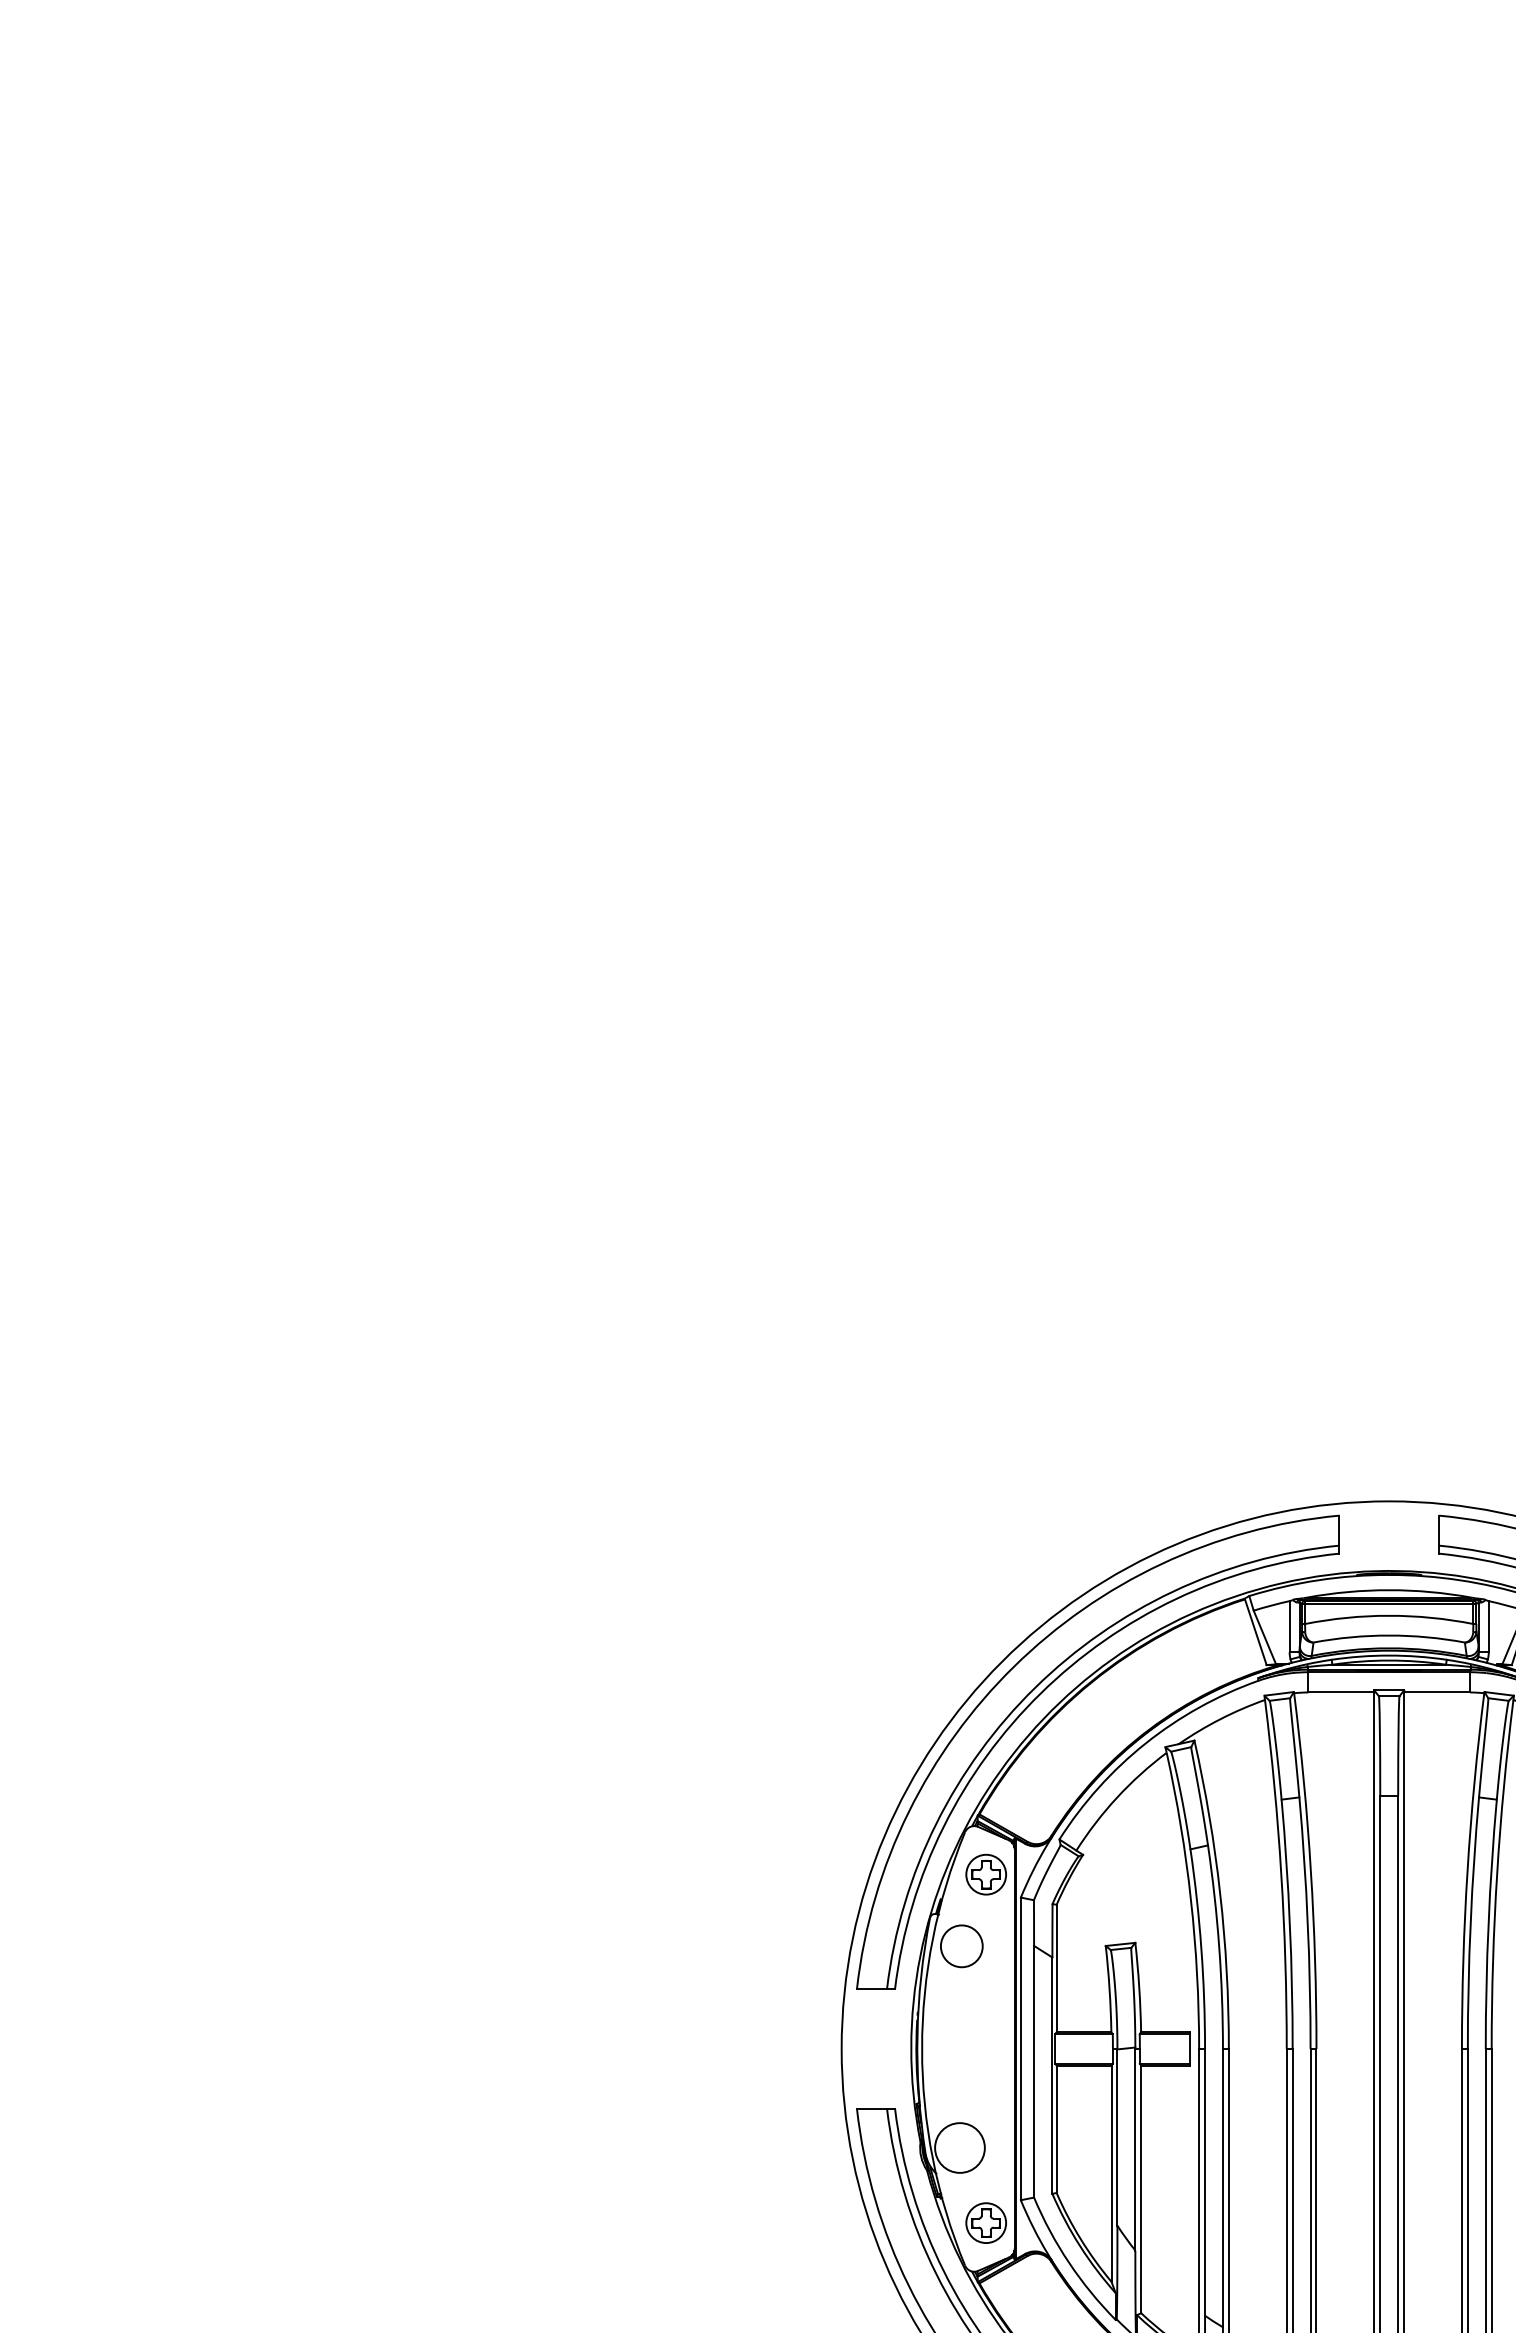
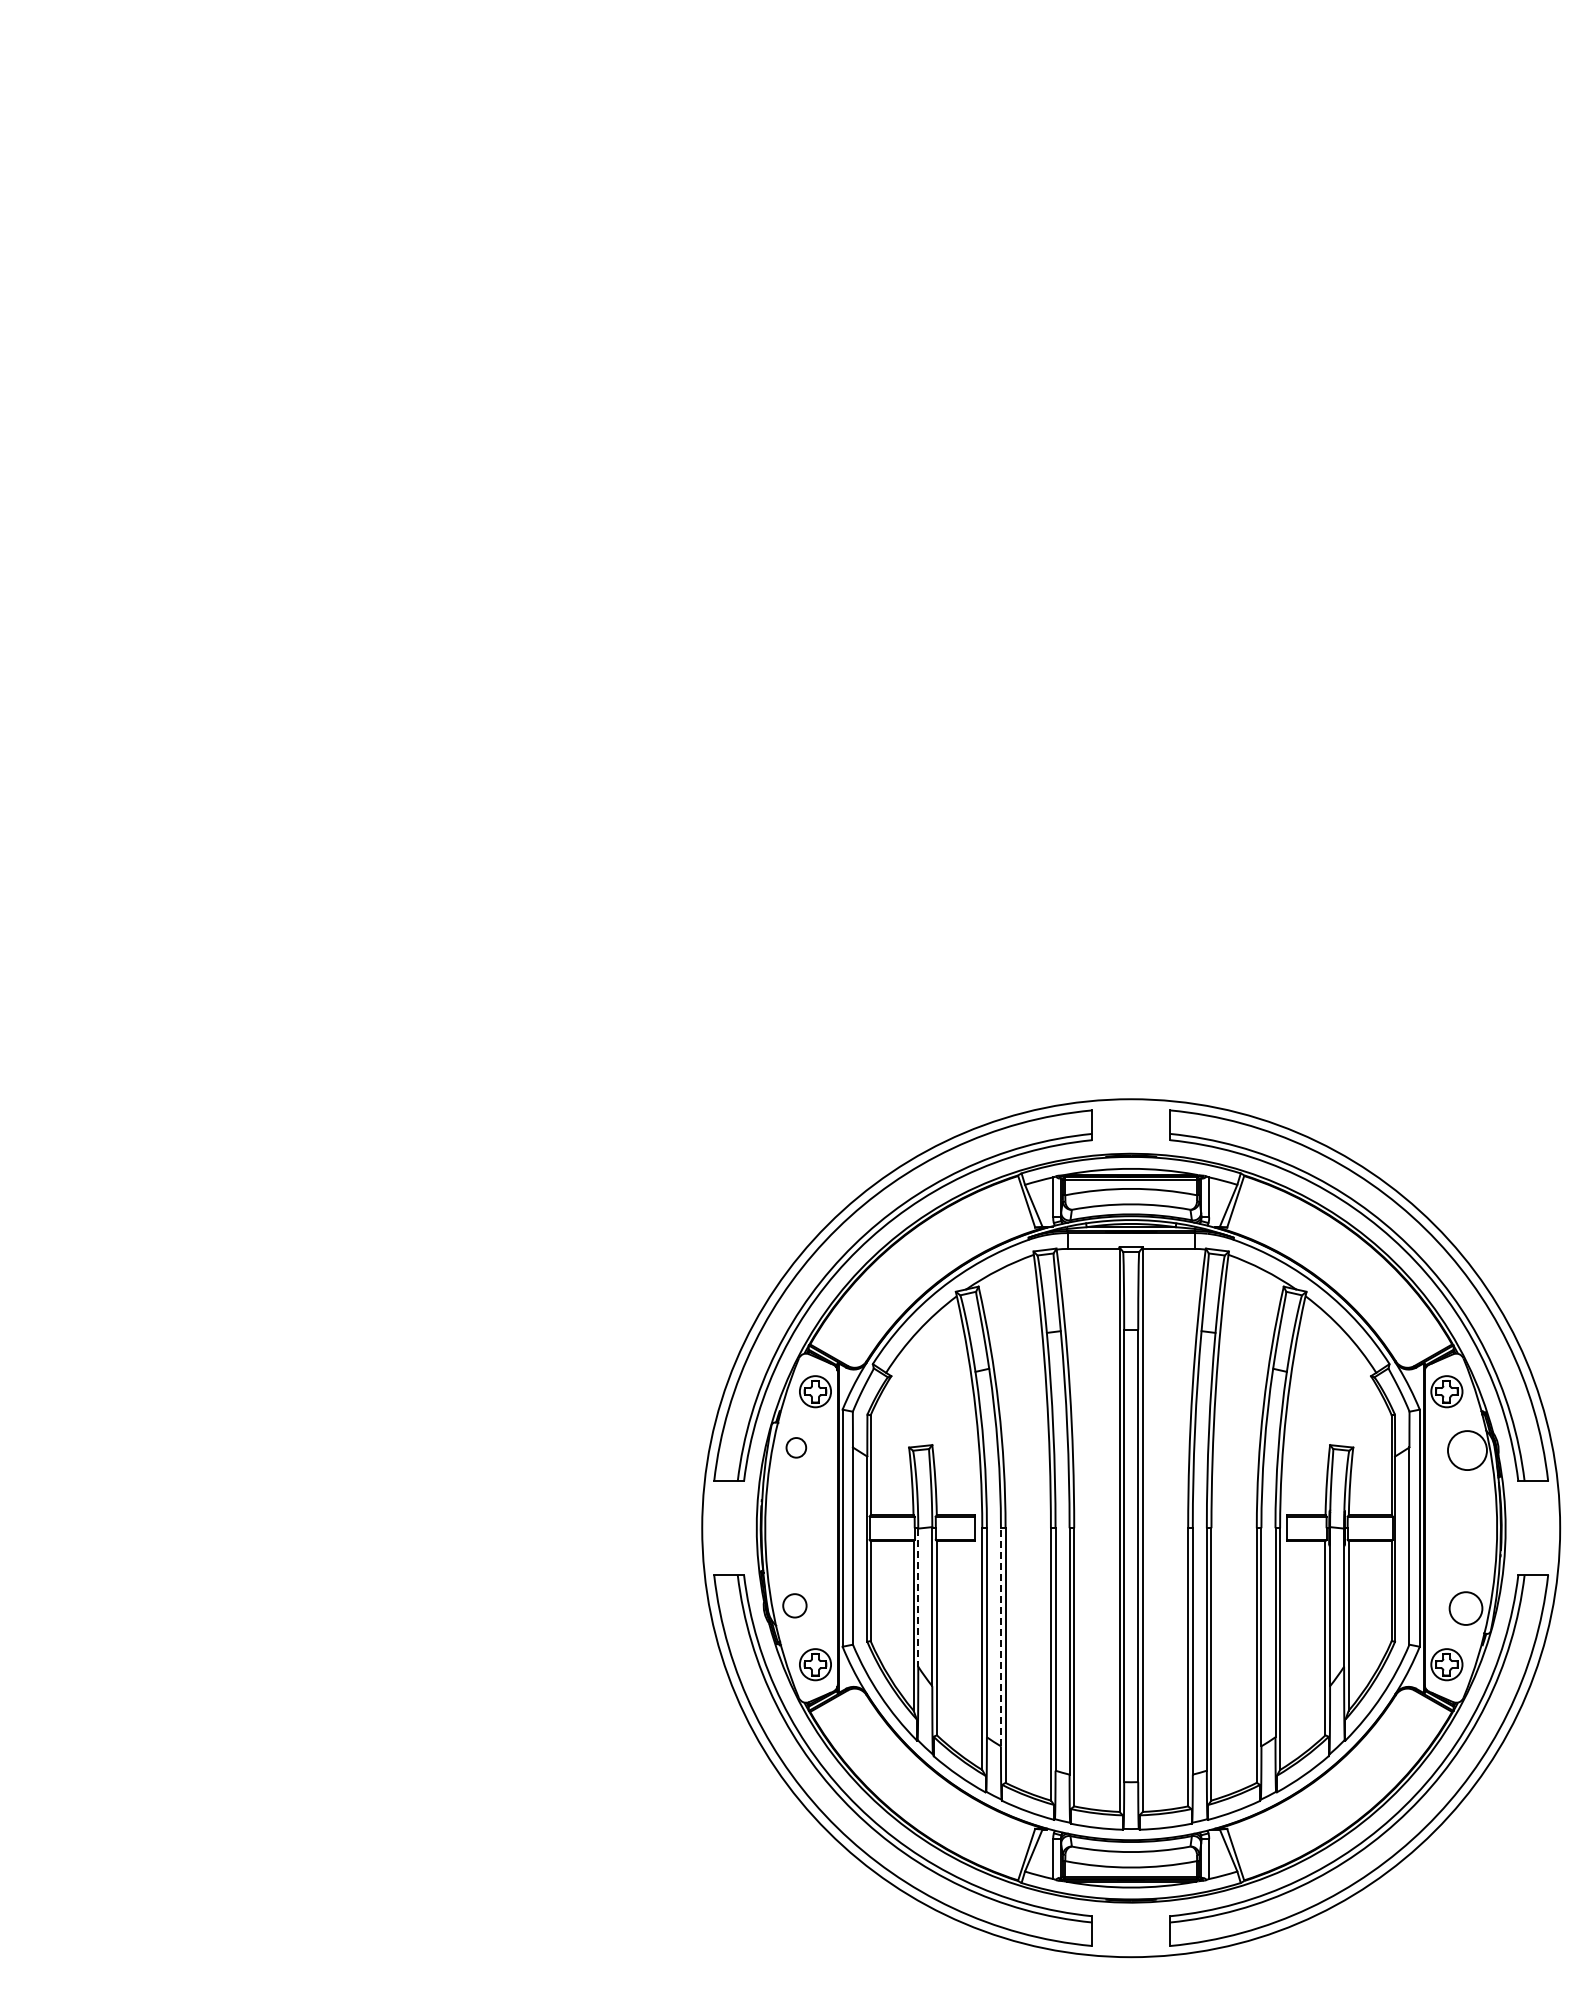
circle: (960, 1945) -> (795, 1447), size x0.6
line: (1117, 2138) -> (918, 1598), solid -> dashed
circle: (959, 2147) -> (794, 1605), size x0.6
line: (1222, 2187) -> (1000, 1636), solid -> dashed

